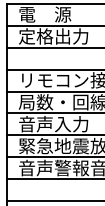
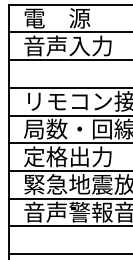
text: (45, 36) -> (57, 45), 定格出力 -> 音声入力
text: (45, 124) -> (57, 157), 音声入力 -> 定格出力

